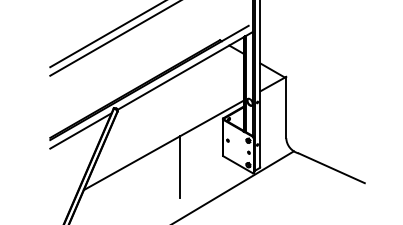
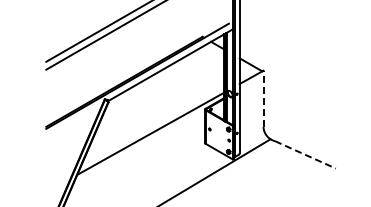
line: (286, 107) -> (263, 98), solid -> dashed
line: (80, 130) -> (74, 120), removed
line: (179, 166) -> (165, 153), removed
line: (331, 168) -> (305, 155), solid -> dashed

